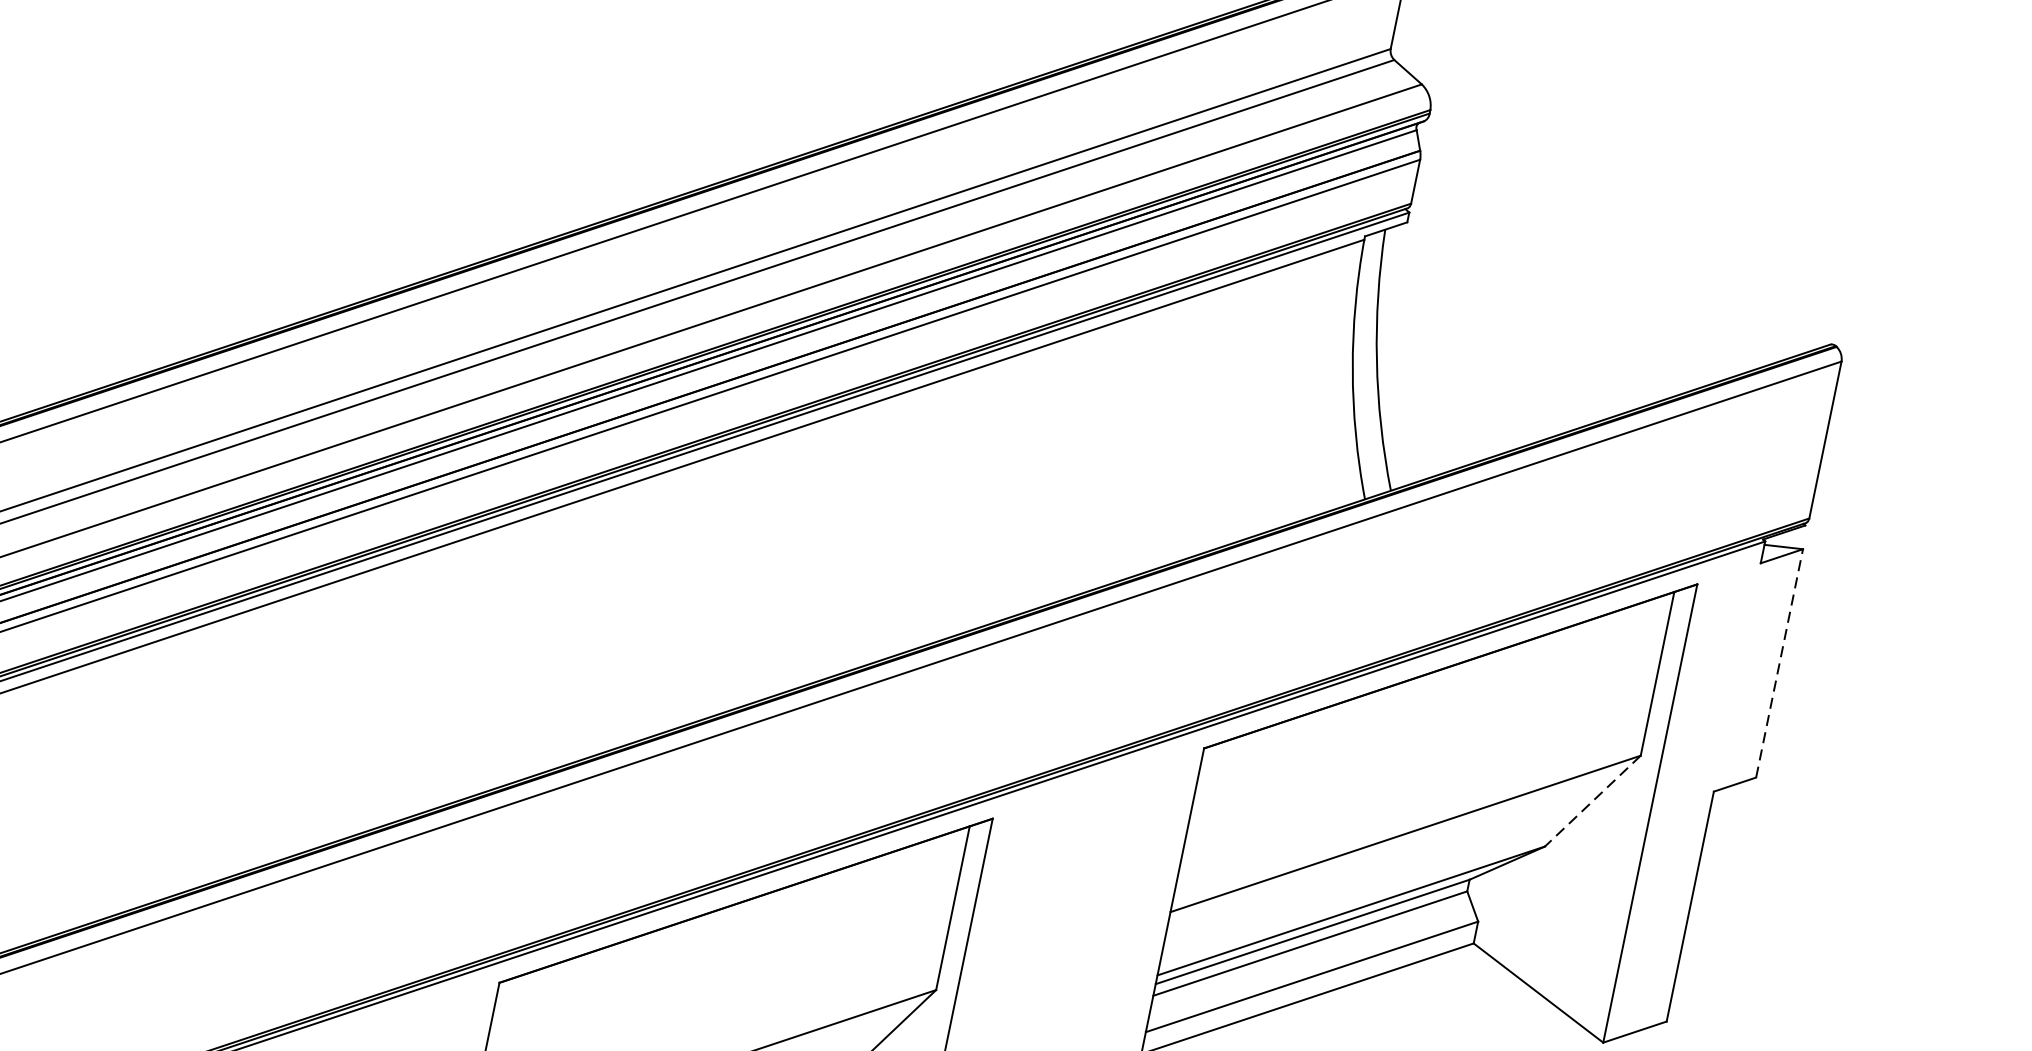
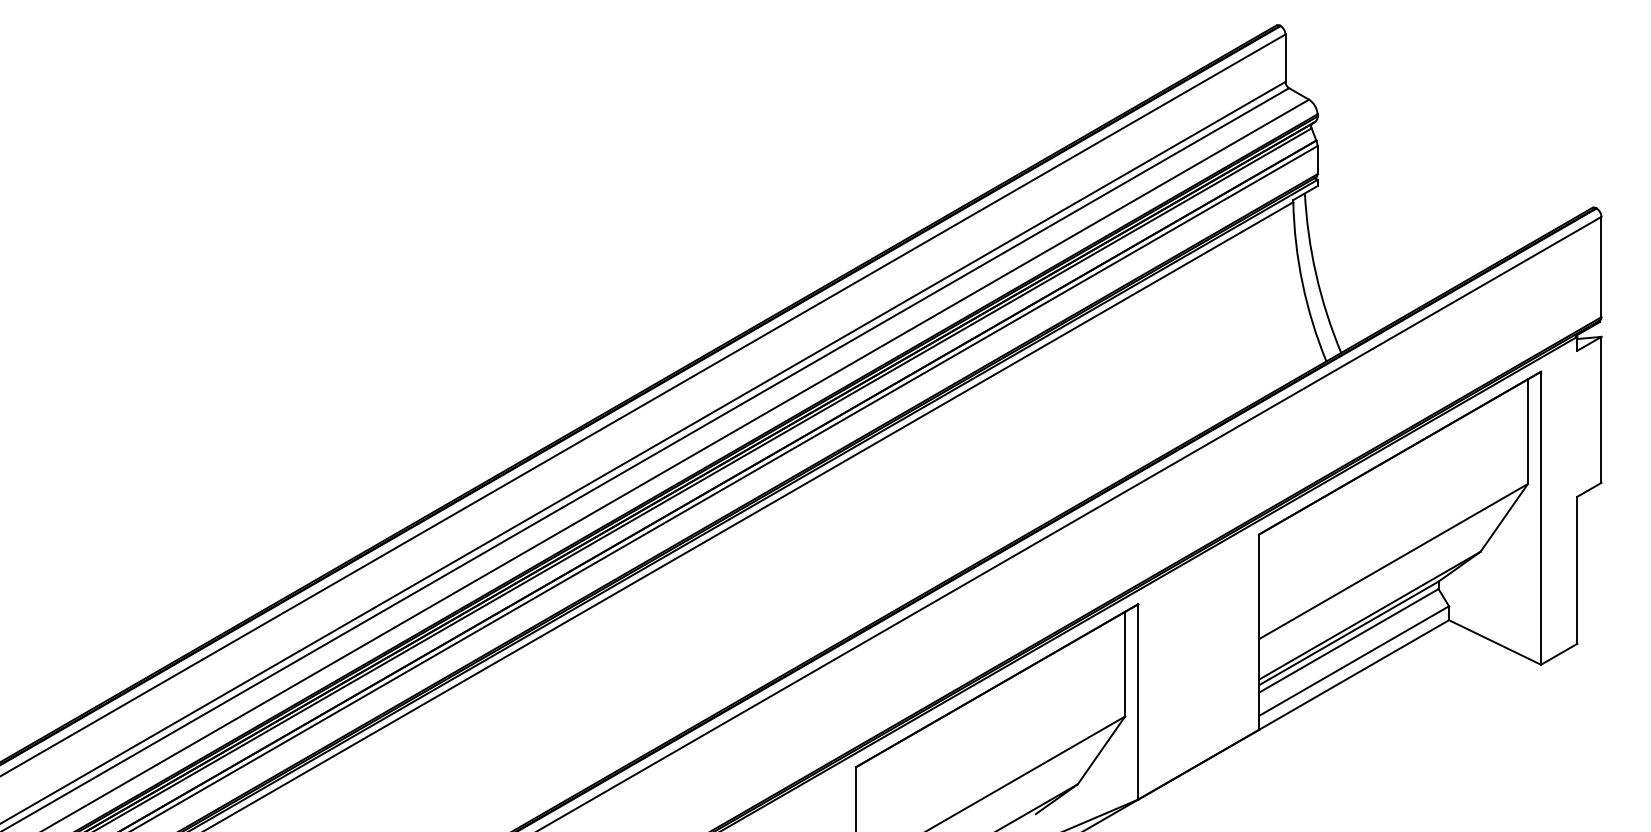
line: (1779, 662) -> (1601, 409), dashed -> solid
line: (1591, 801) -> (1503, 518), dashed -> solid

